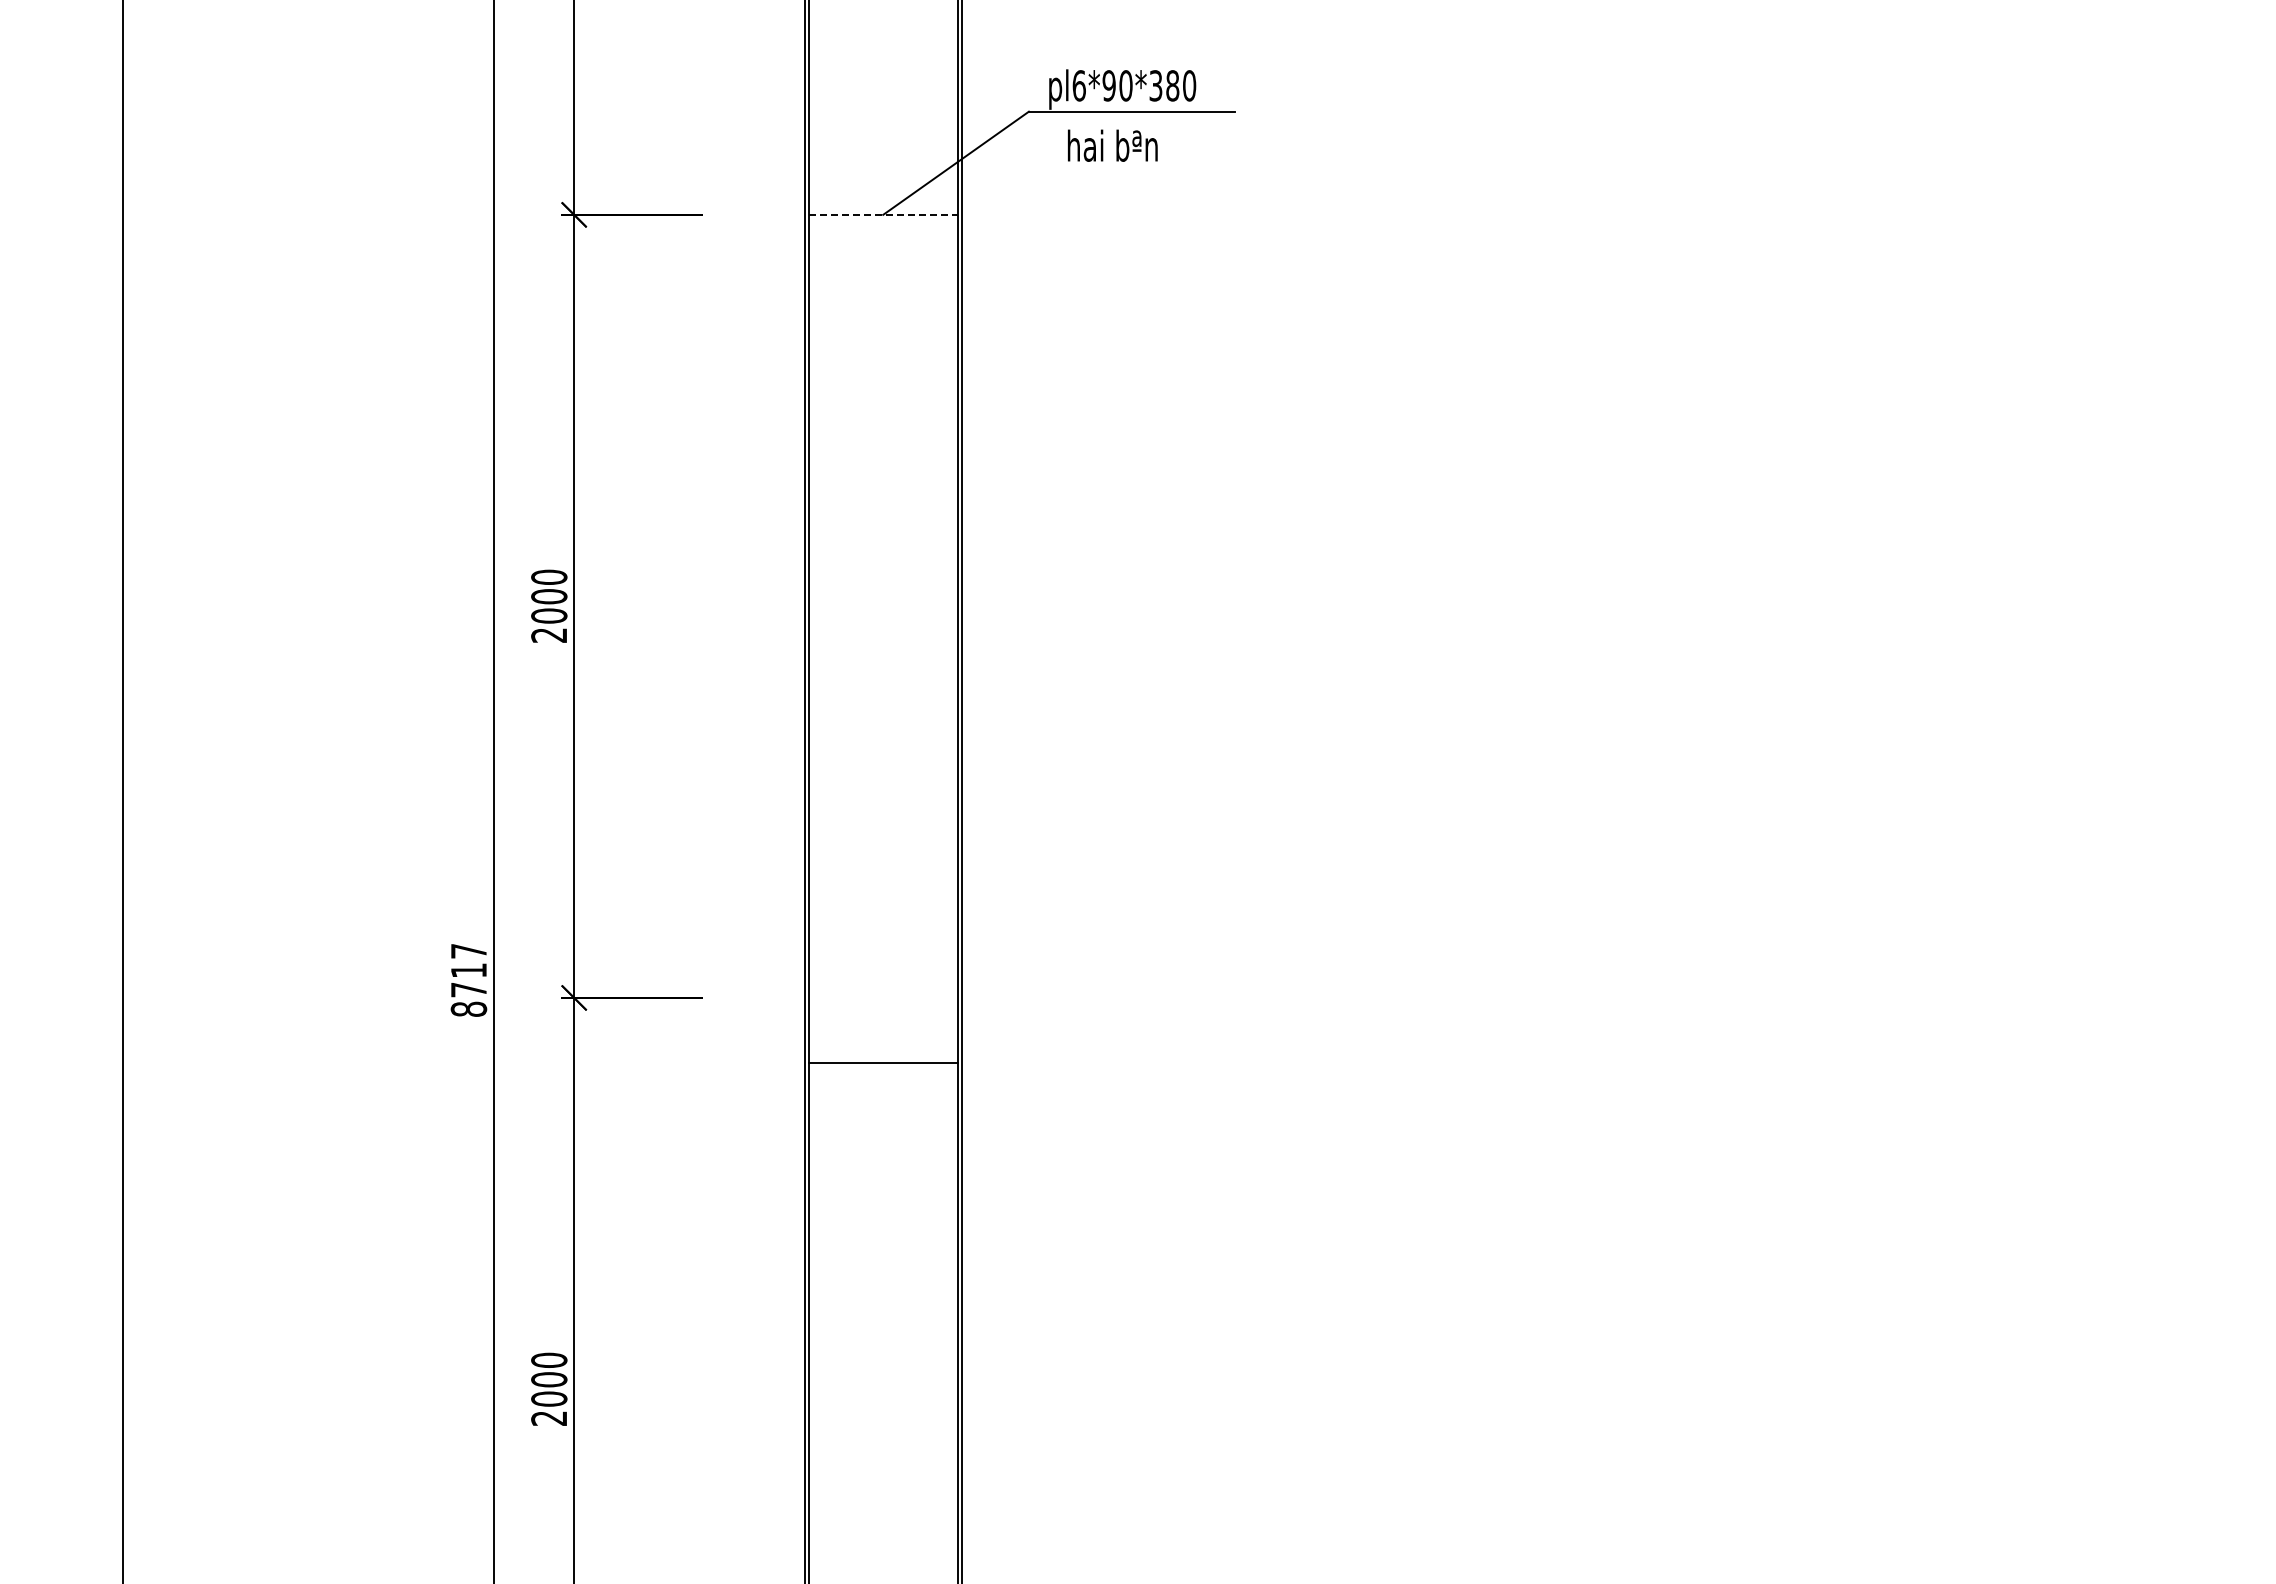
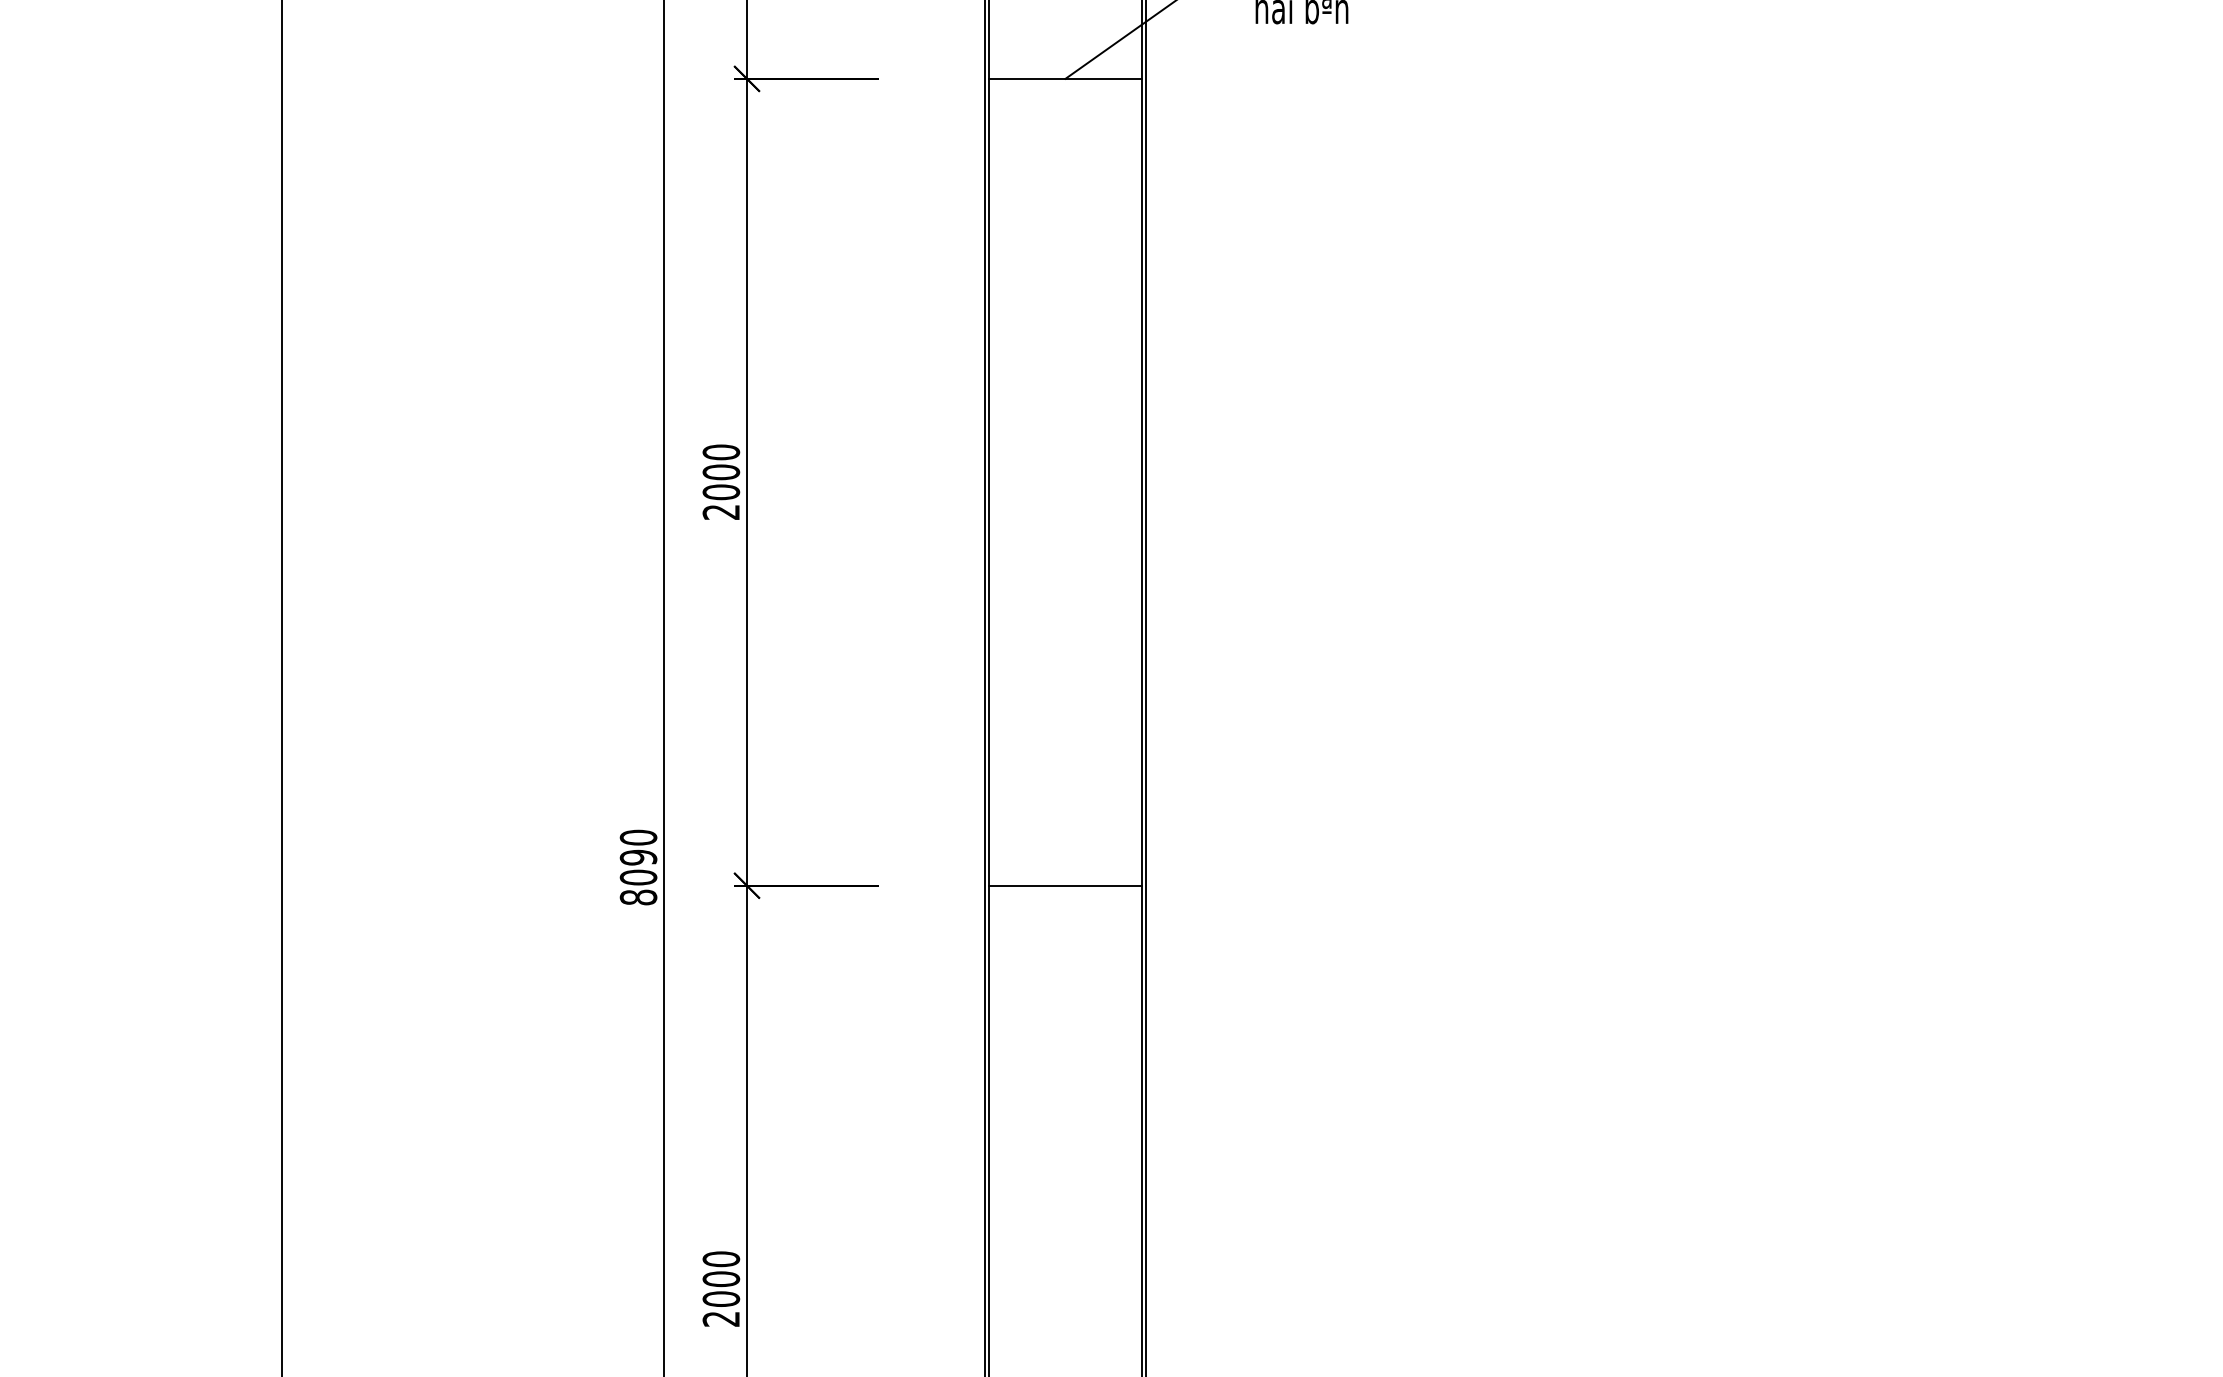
line: (883, 214) -> (1065, 78), dashed -> solid
text: (468, 970) -> (638, 857), 8717 -> 8090
line: (882, 1062) -> (1064, 885), moved

